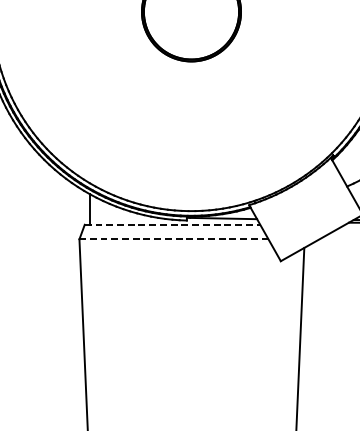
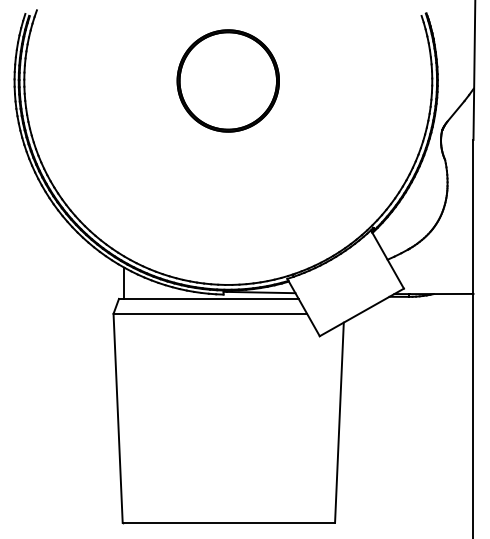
line: (172, 224) -> (208, 298), dashed -> solid
line: (174, 239) -> (210, 313), dashed -> solid

